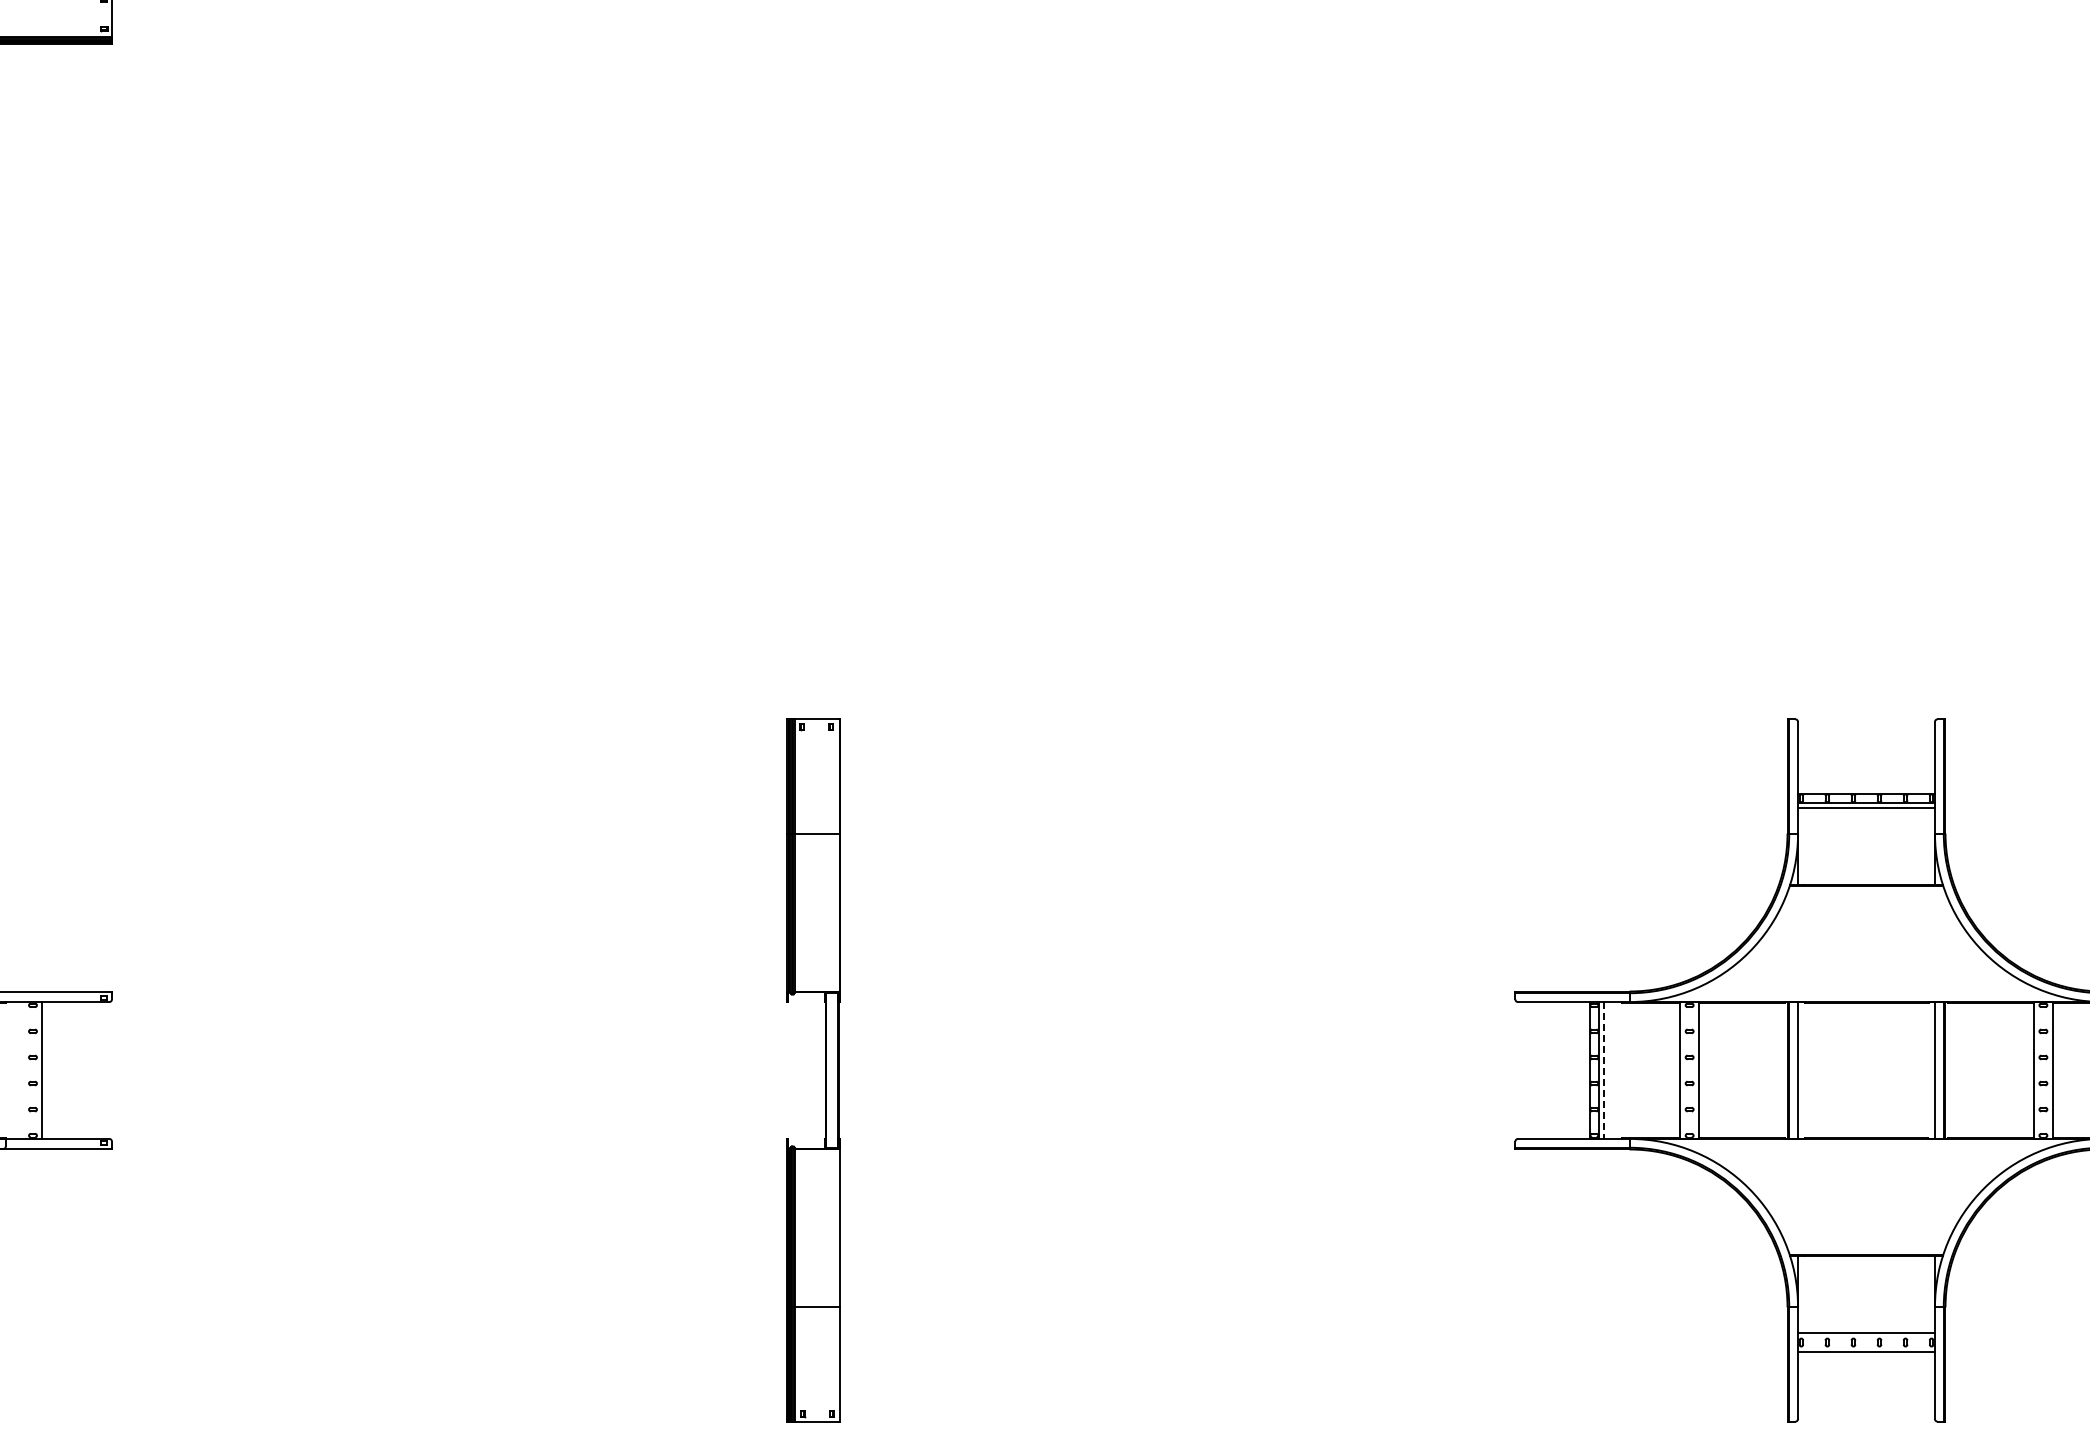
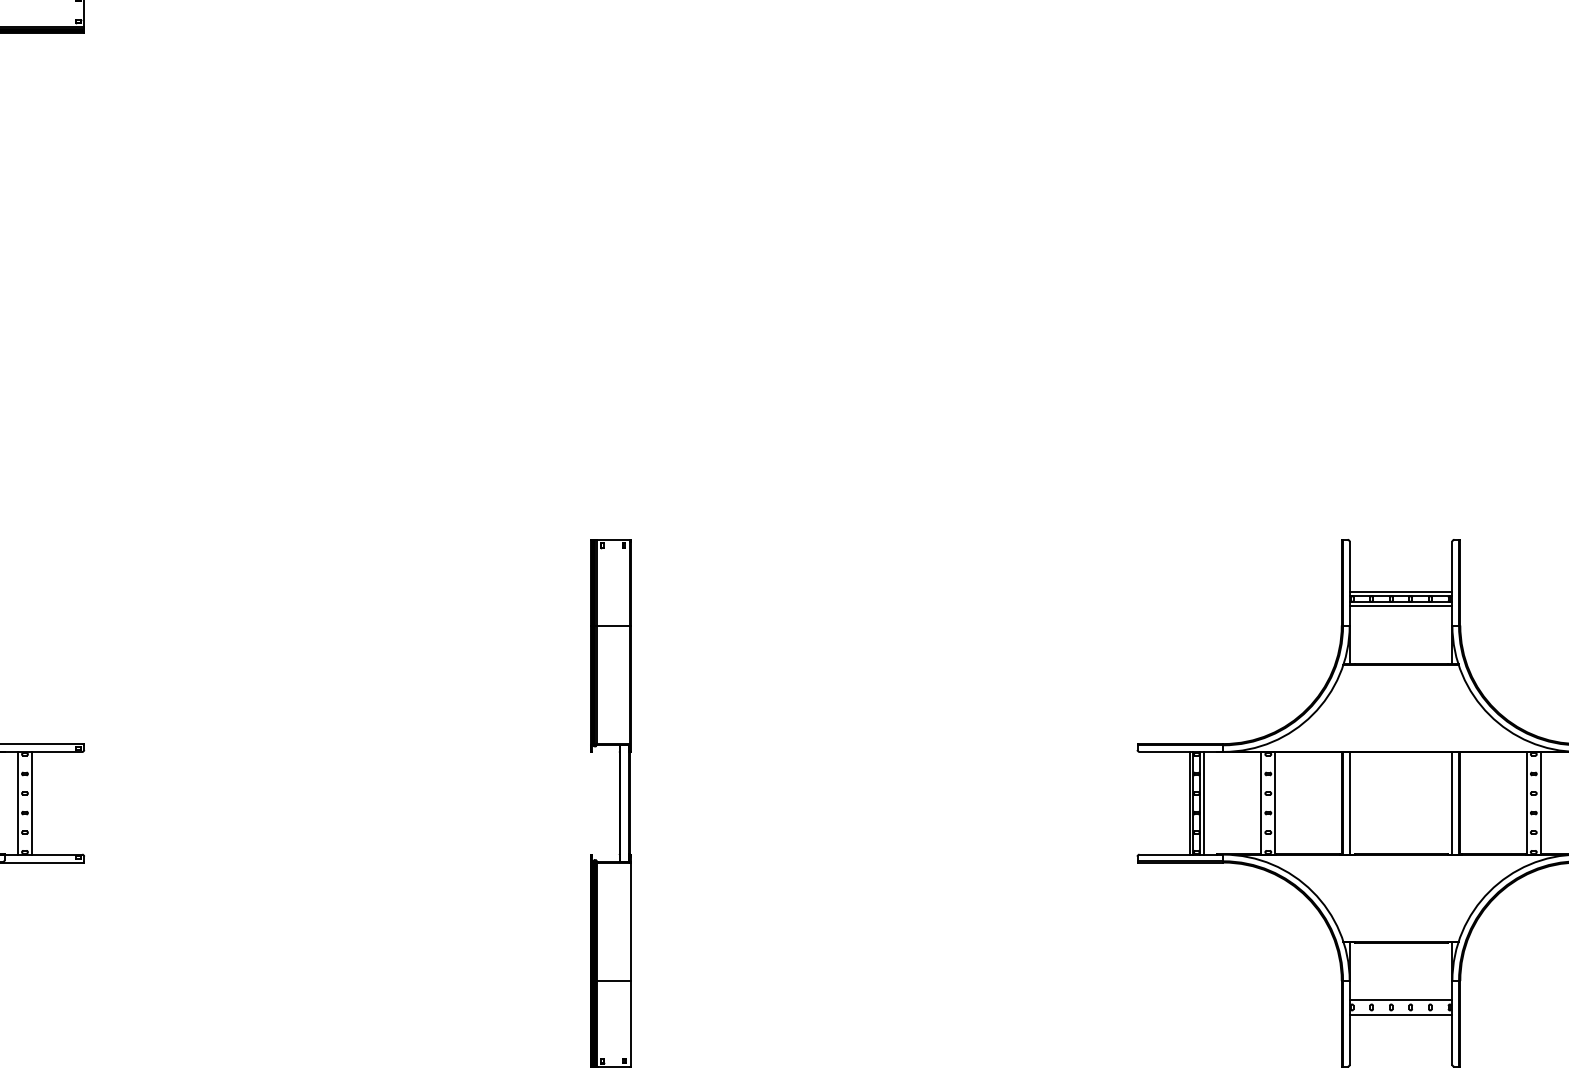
line: (1866, 788) -> (1401, 591), added
line: (23, 1070) -> (17, 803), added
line: (1584, 1070) -> (1189, 803), added
line: (1603, 1070) -> (1203, 803), dashed -> solid

